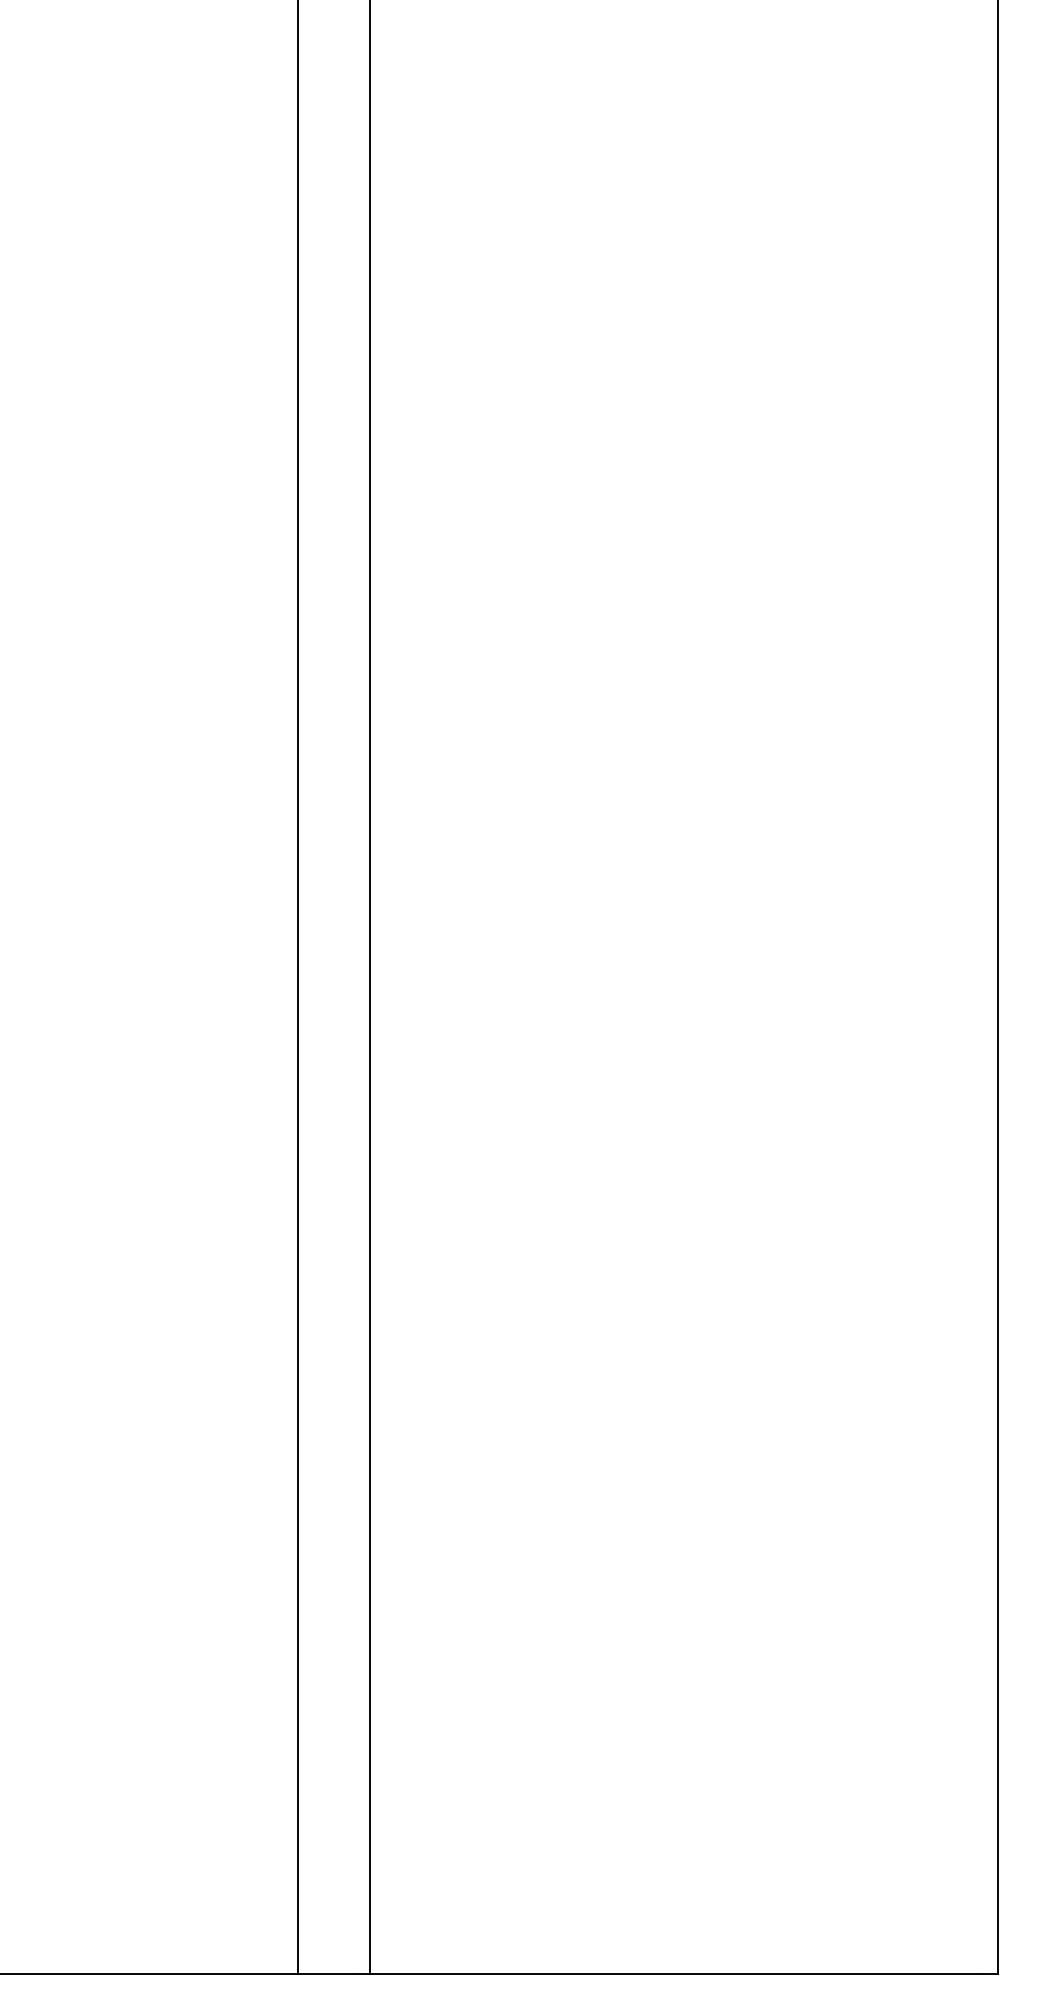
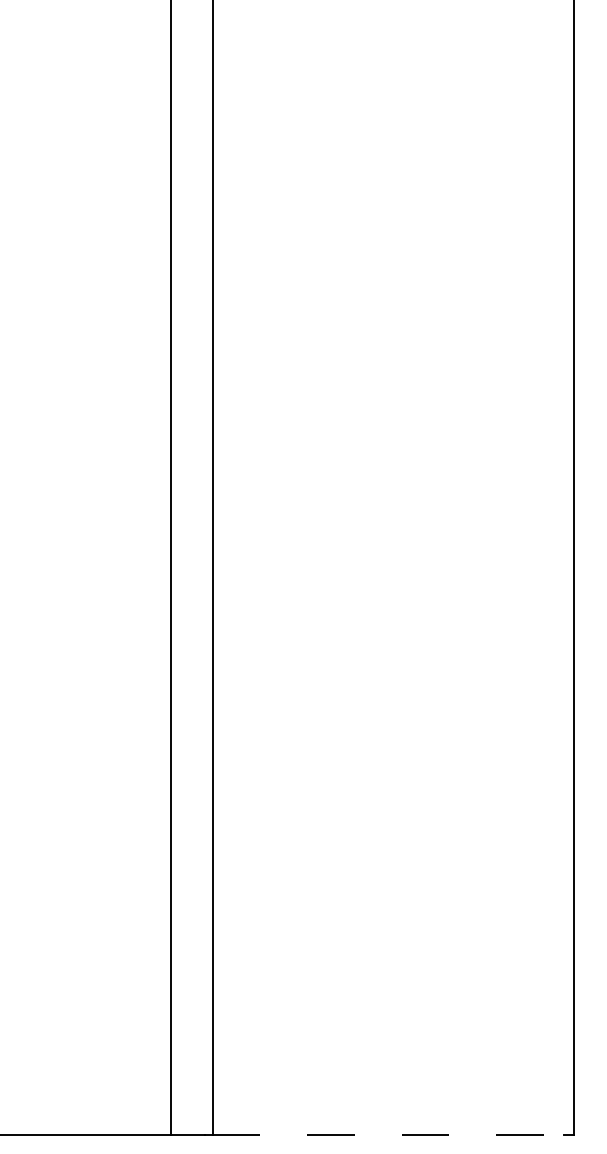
line: (675, 1974) -> (388, 1135), solid -> dashed

